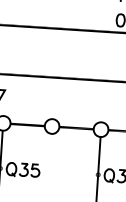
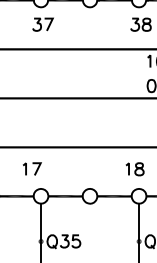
part: (98, 102) -> (134, 169), added

